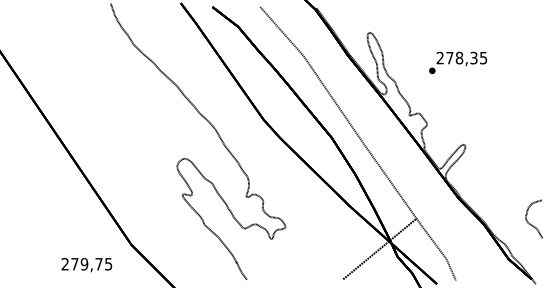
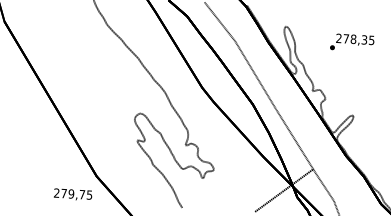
text: (458, 62) -> (352, 42), moved
text: (86, 265) -> (72, 195), moved

